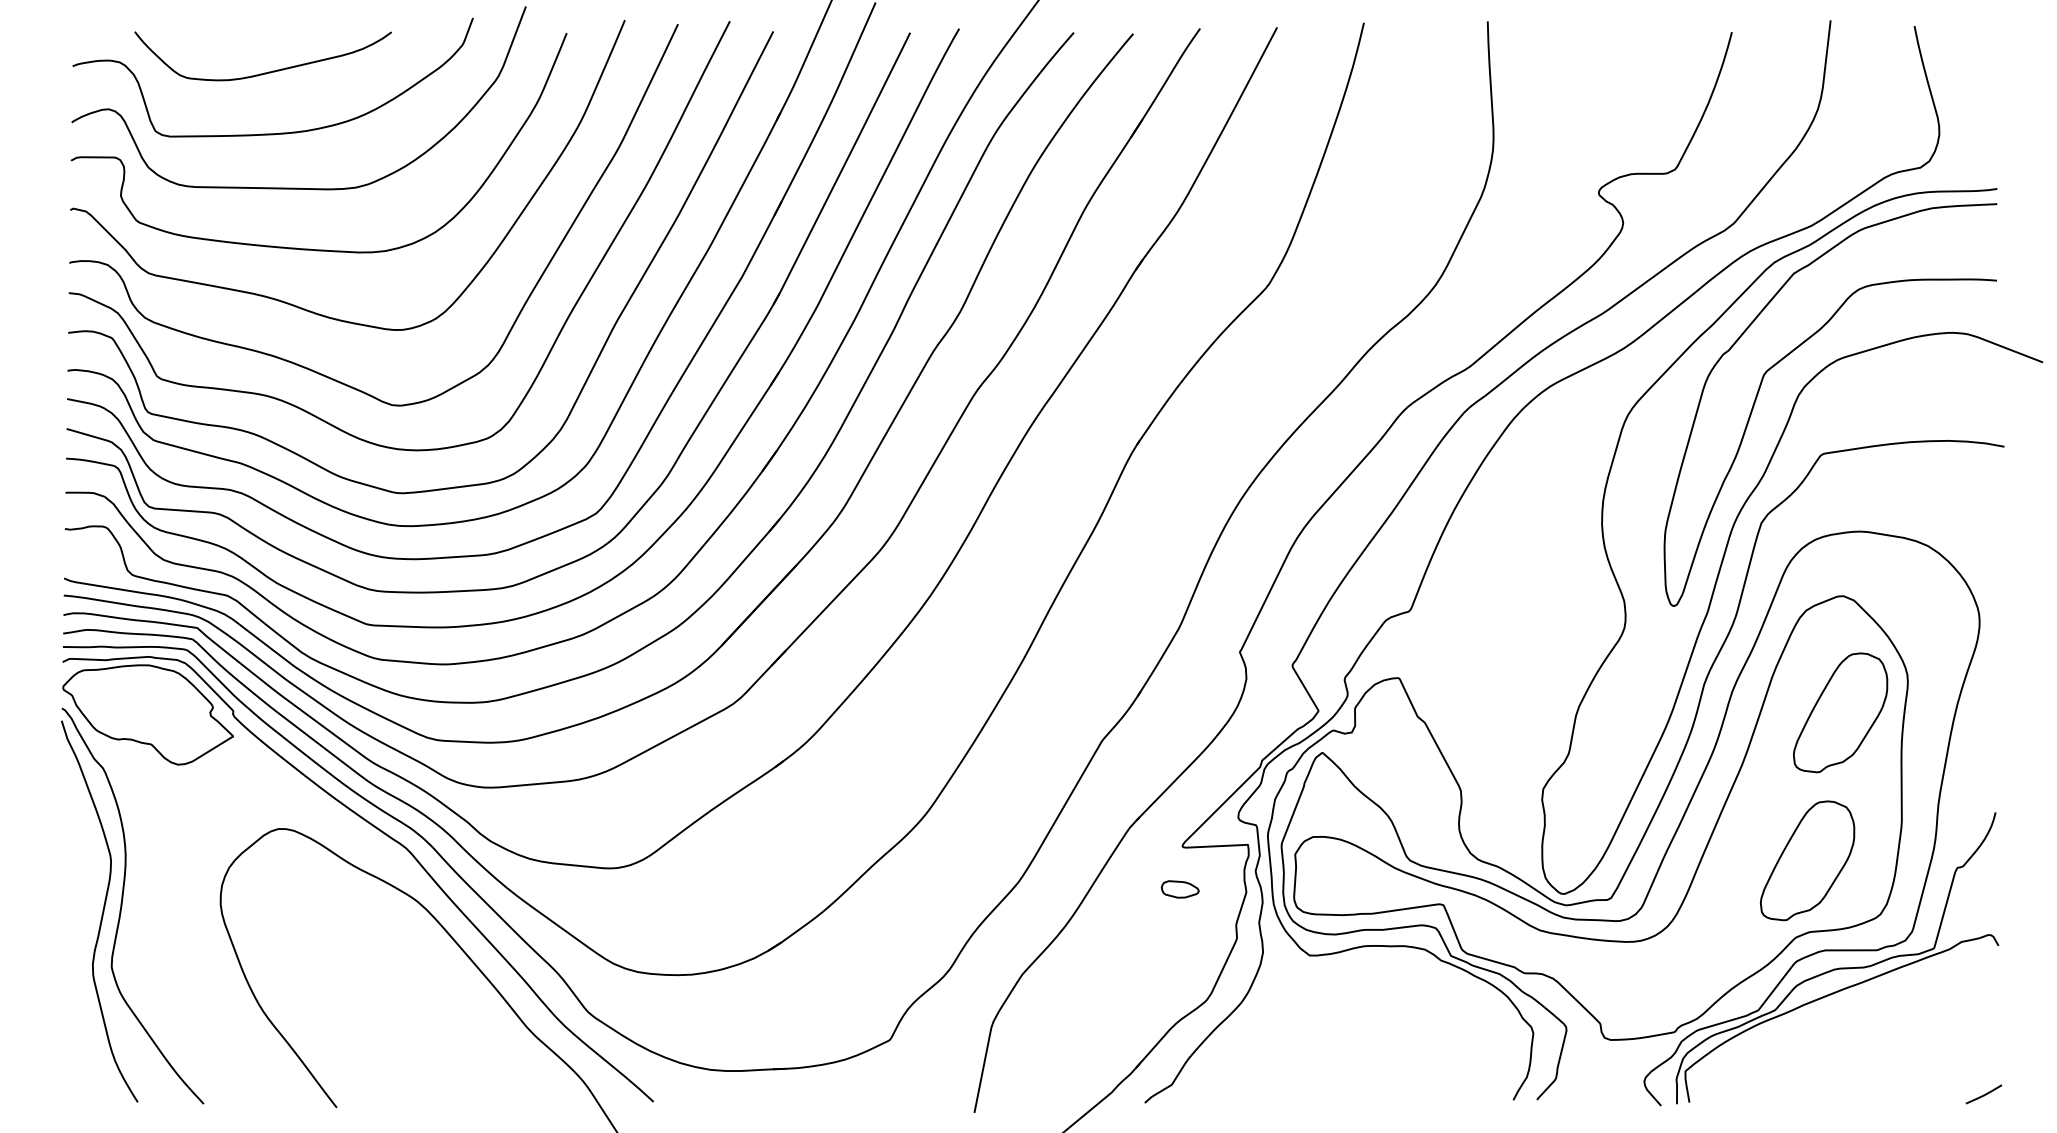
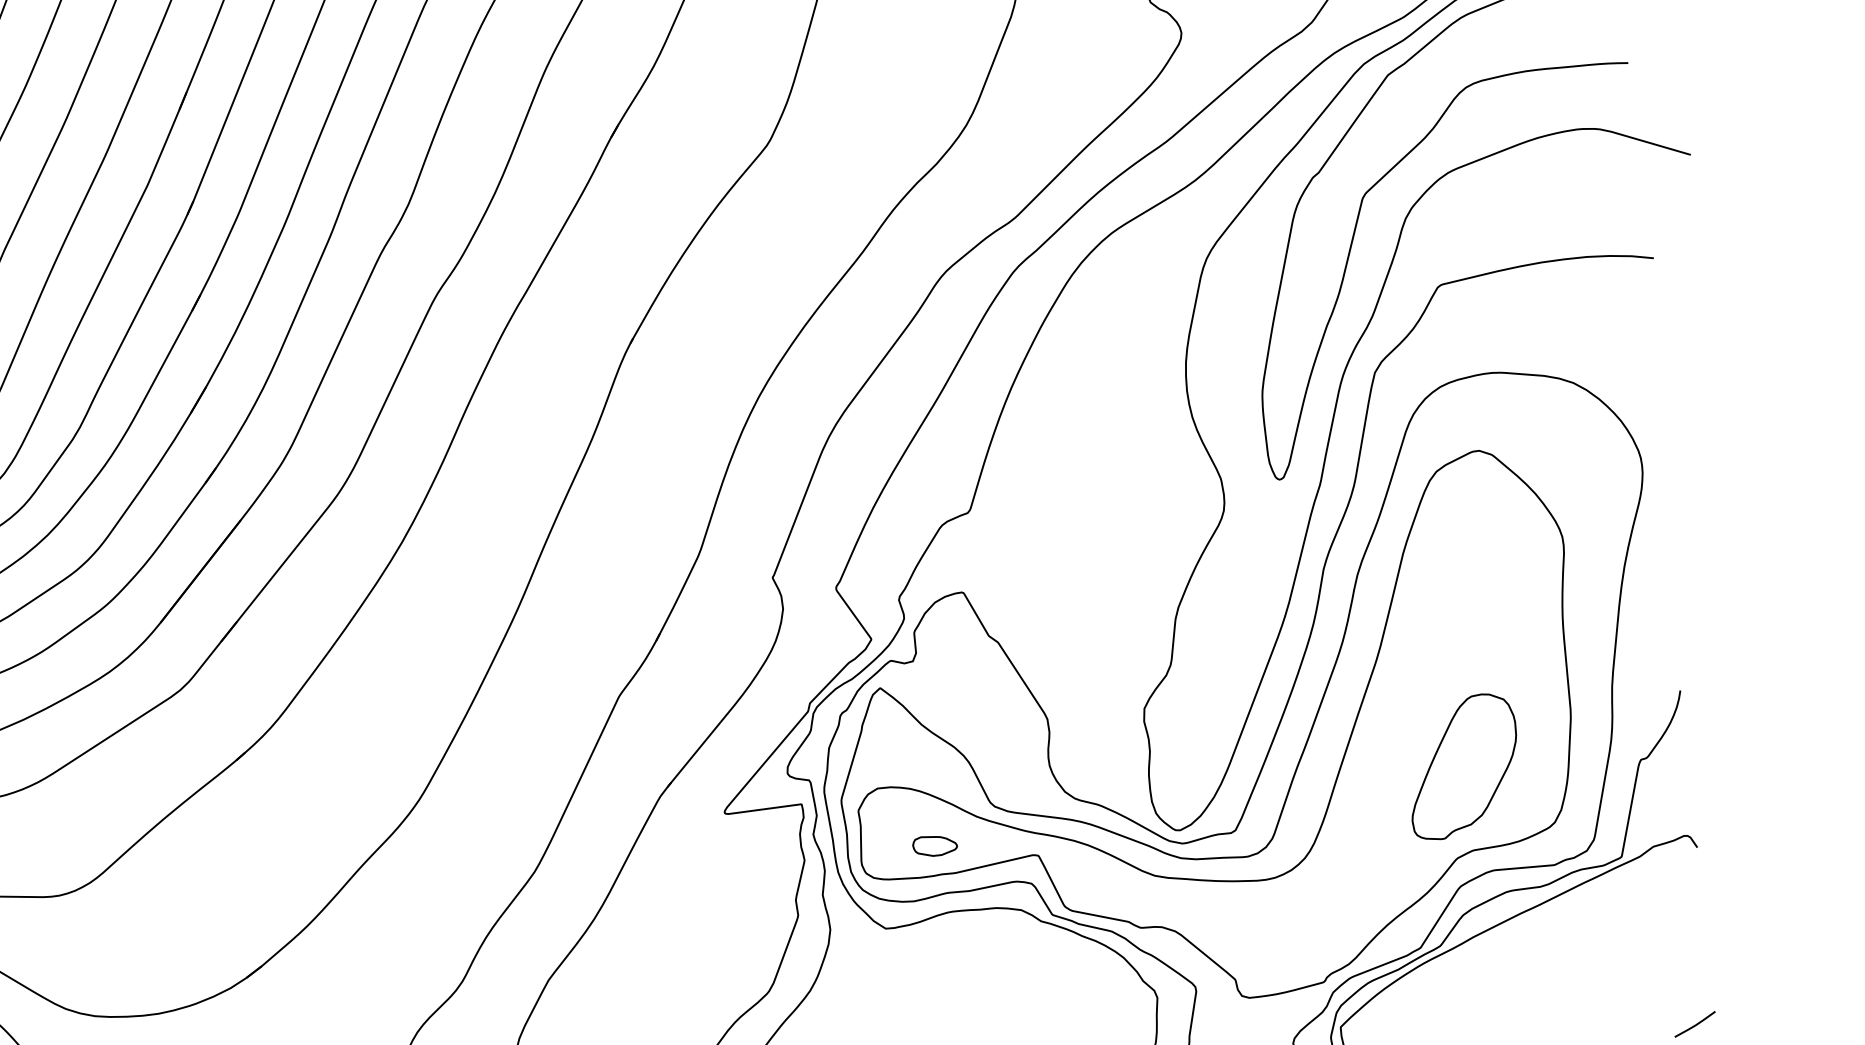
part: (1840, 712) -> (1487, 588), removed
part: (1179, 889) -> (934, 846), moved

